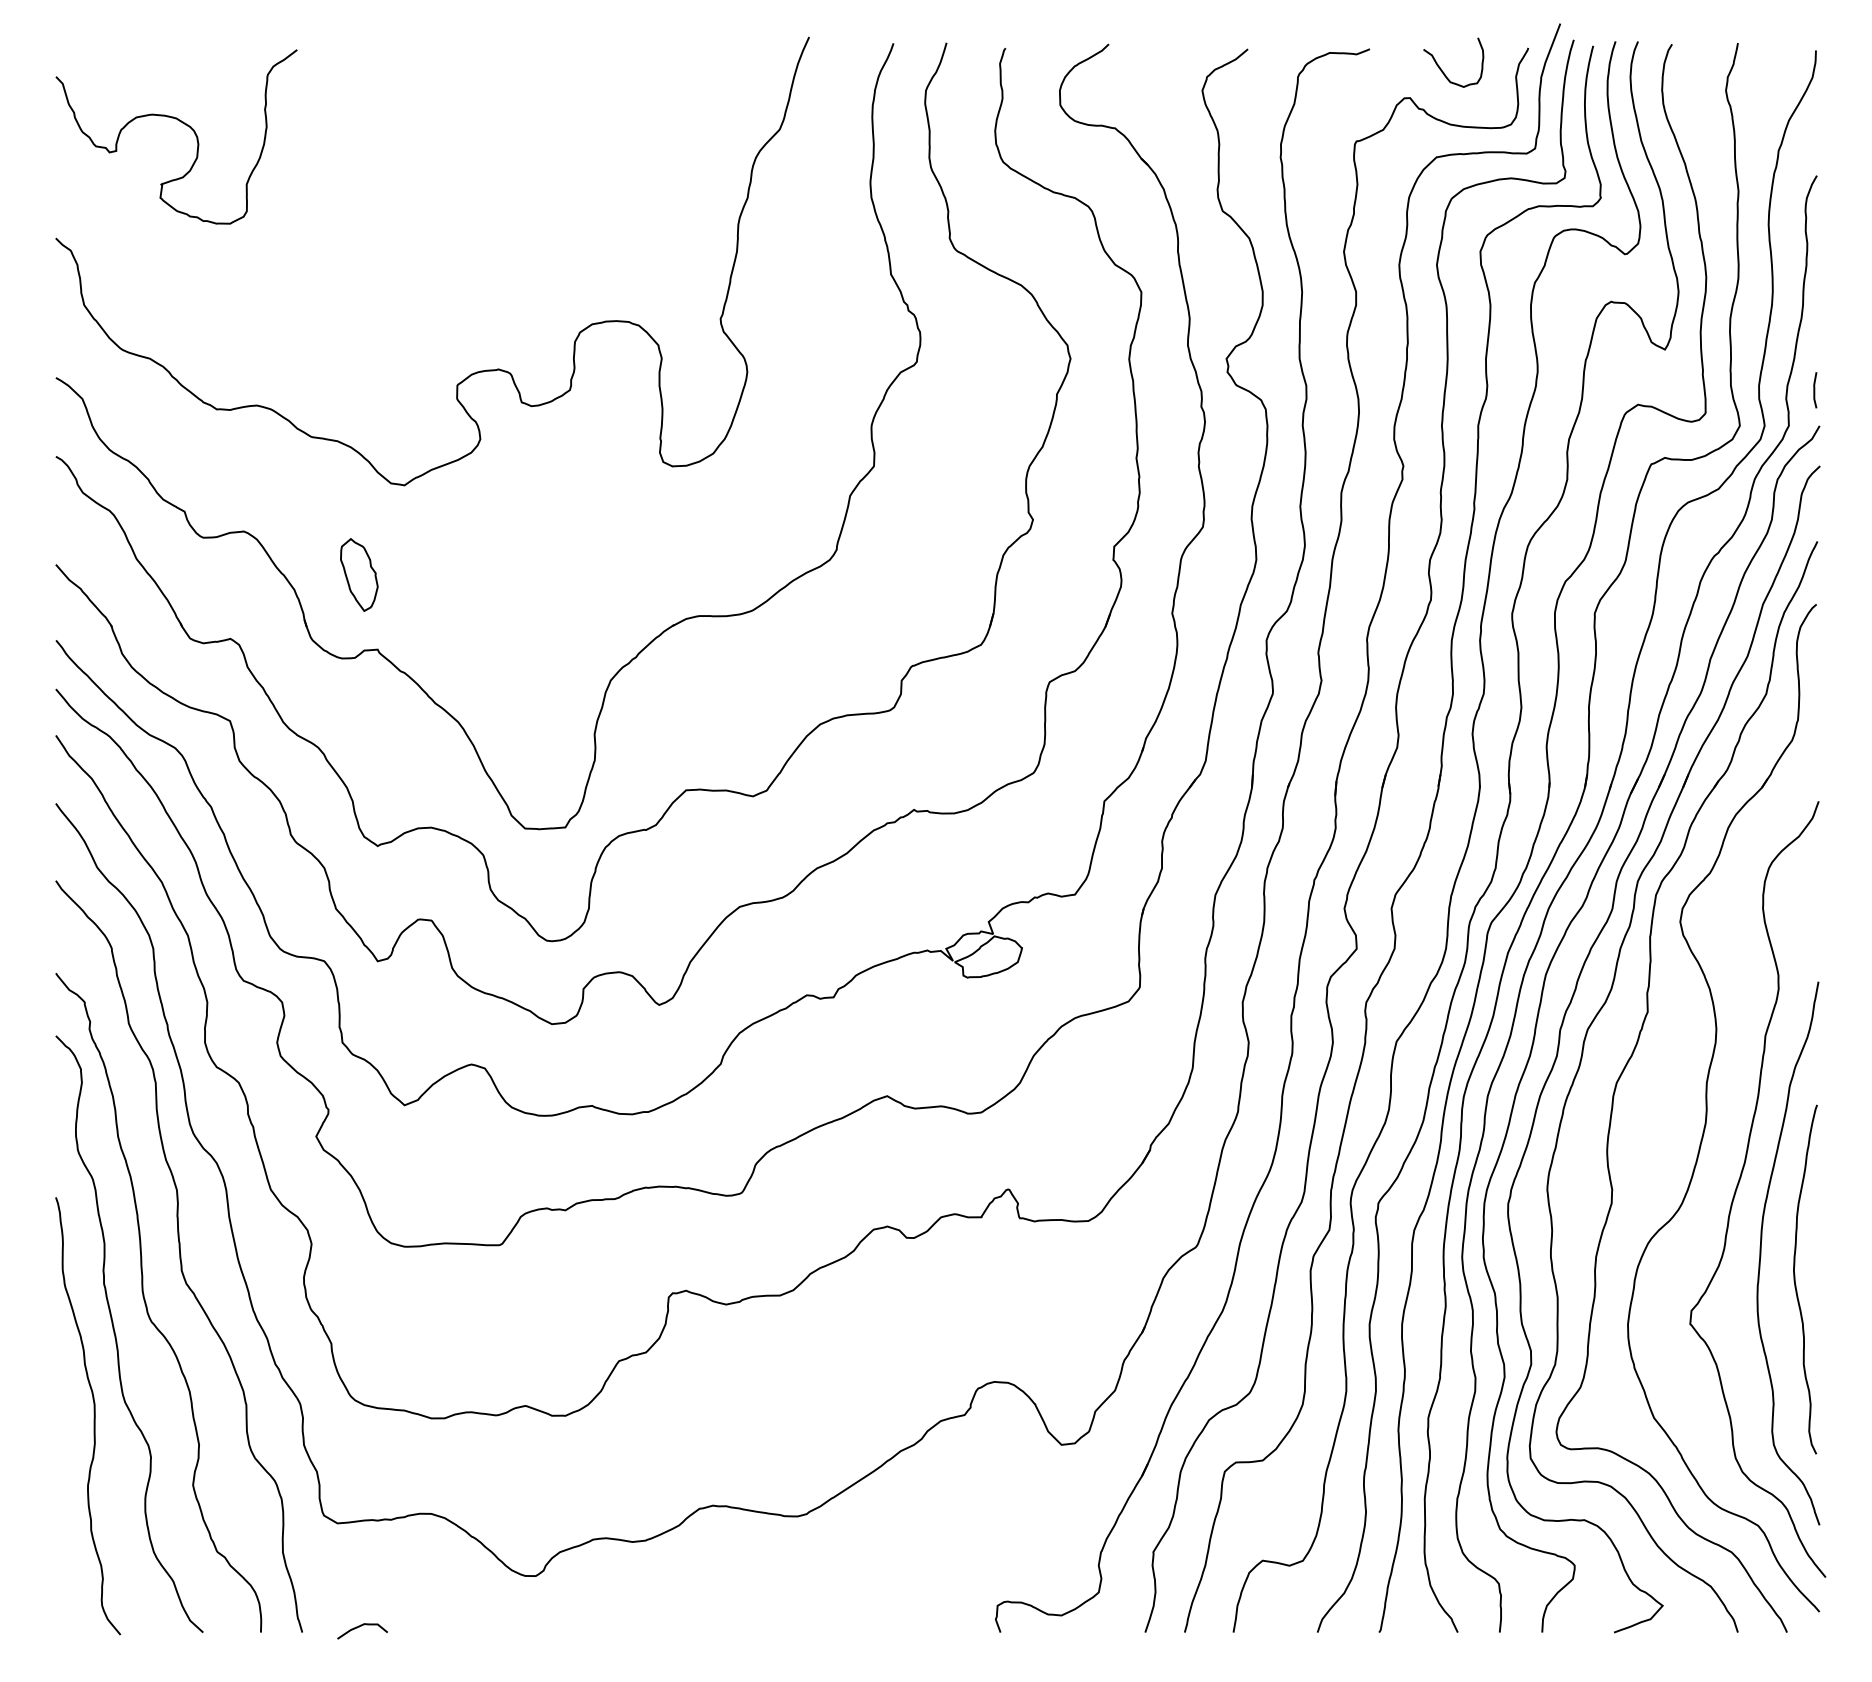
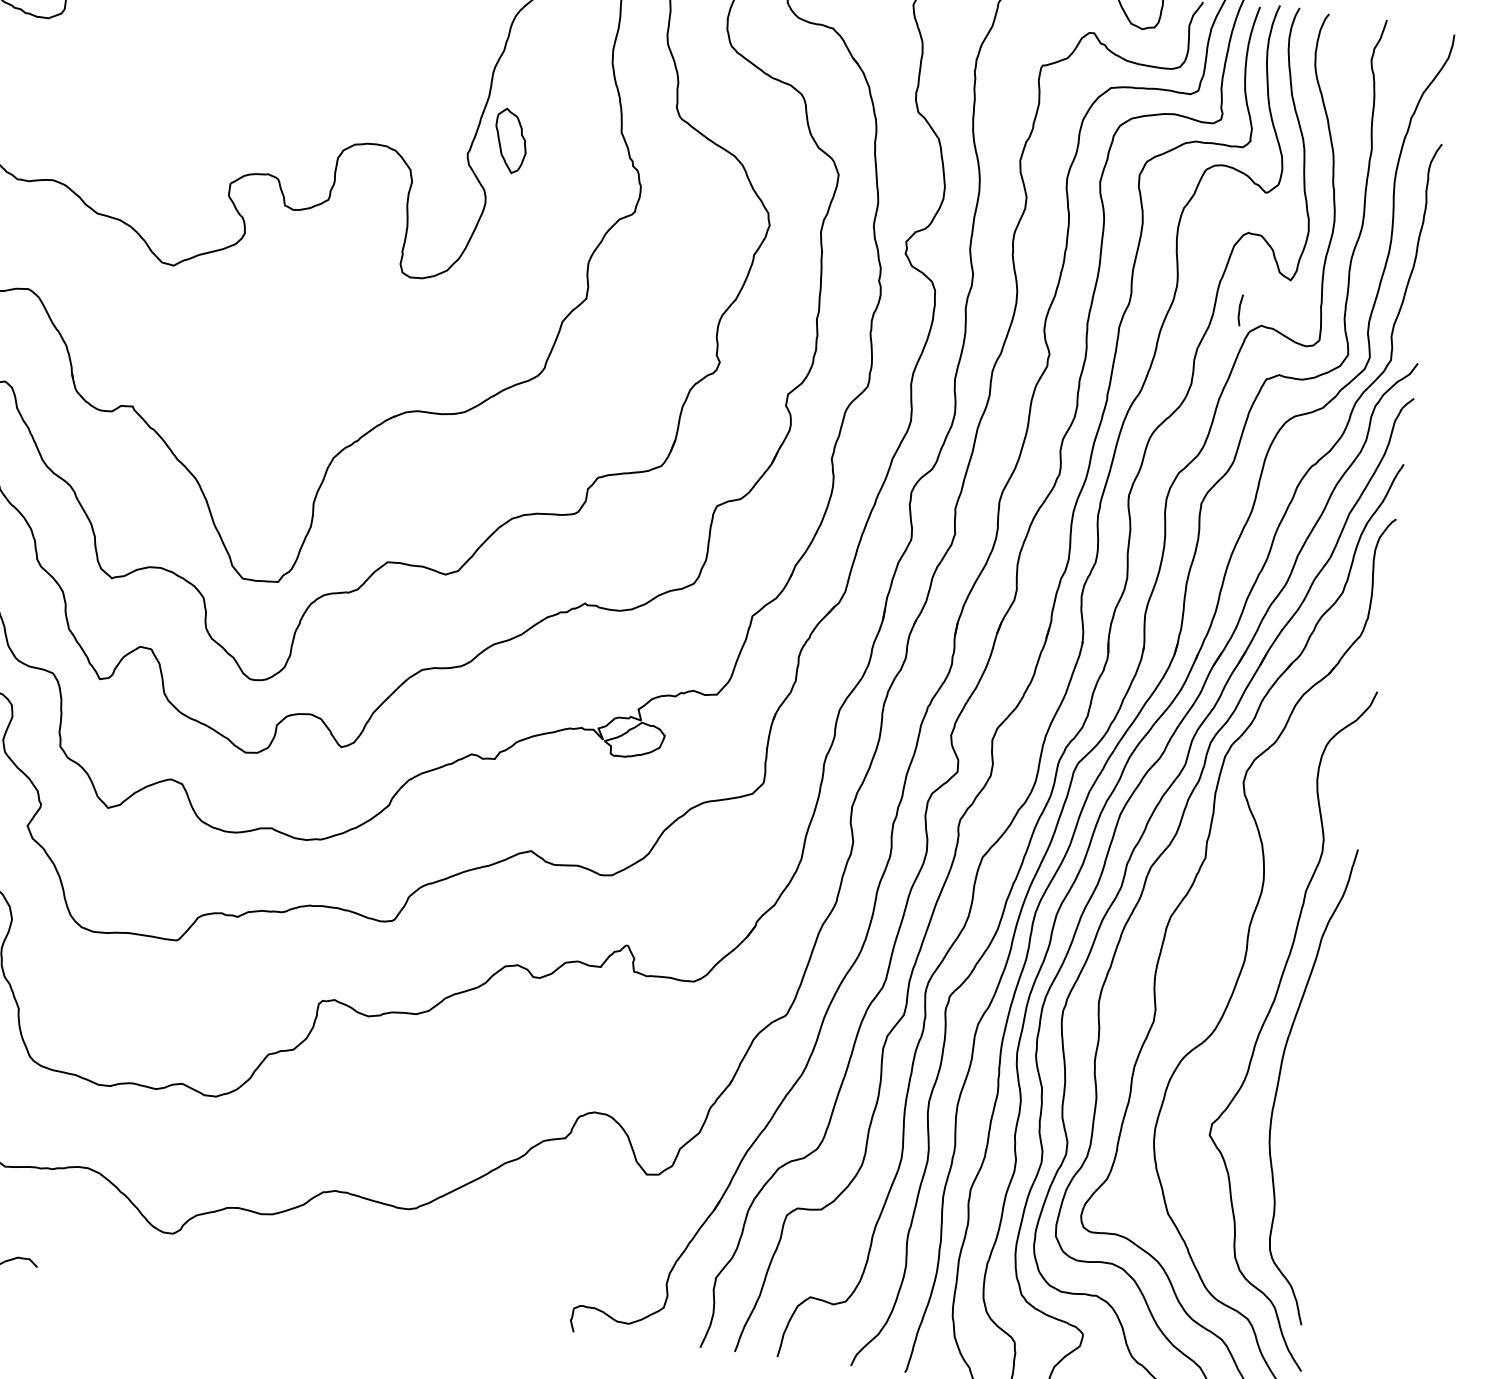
curve: (1815, 390) -> (1240, 310), moved
part: (359, 574) -> (510, 140), moved
curve: (1795, 1279) -> (1306, 1107), removed

